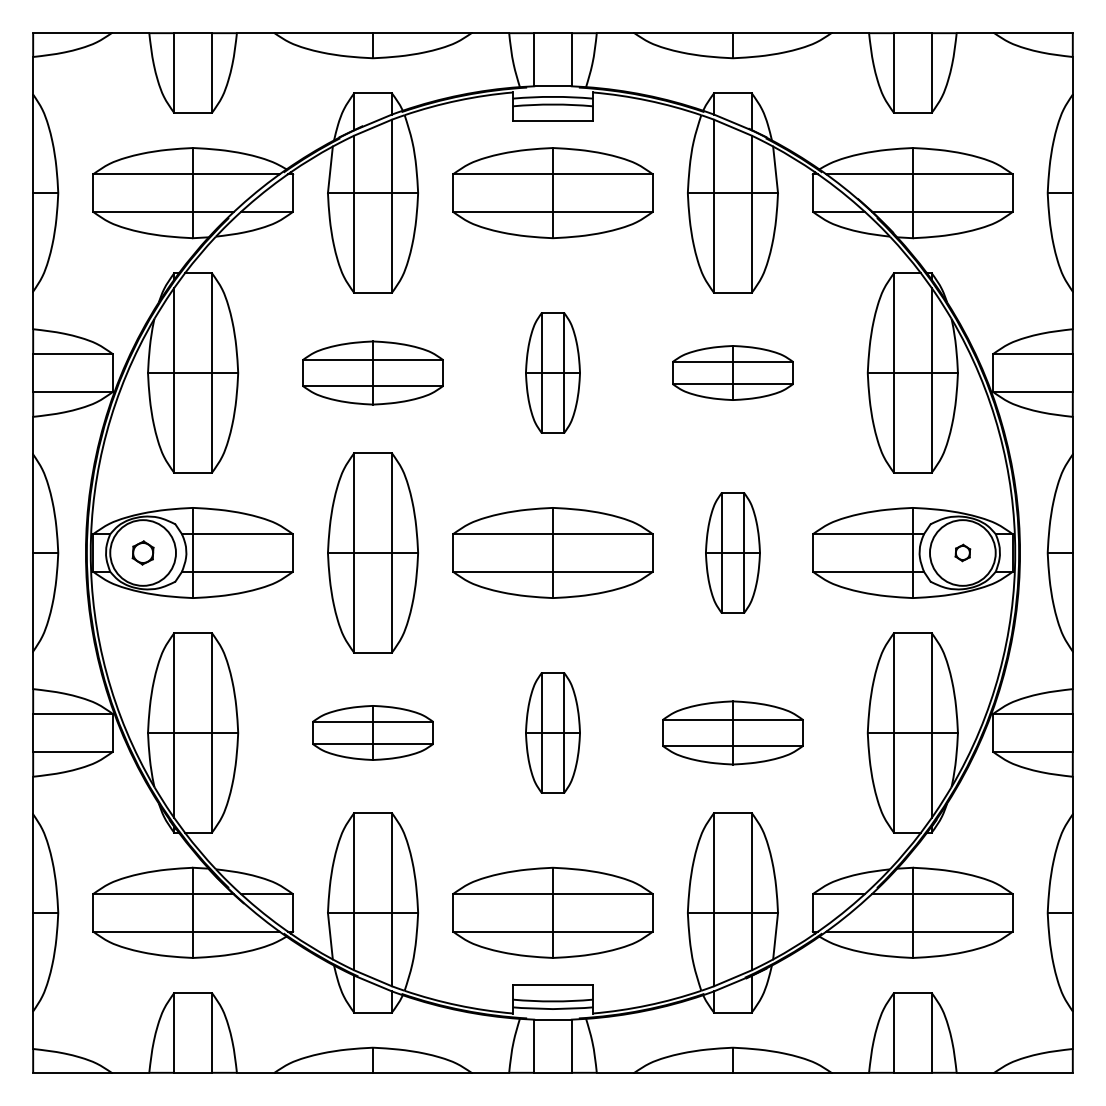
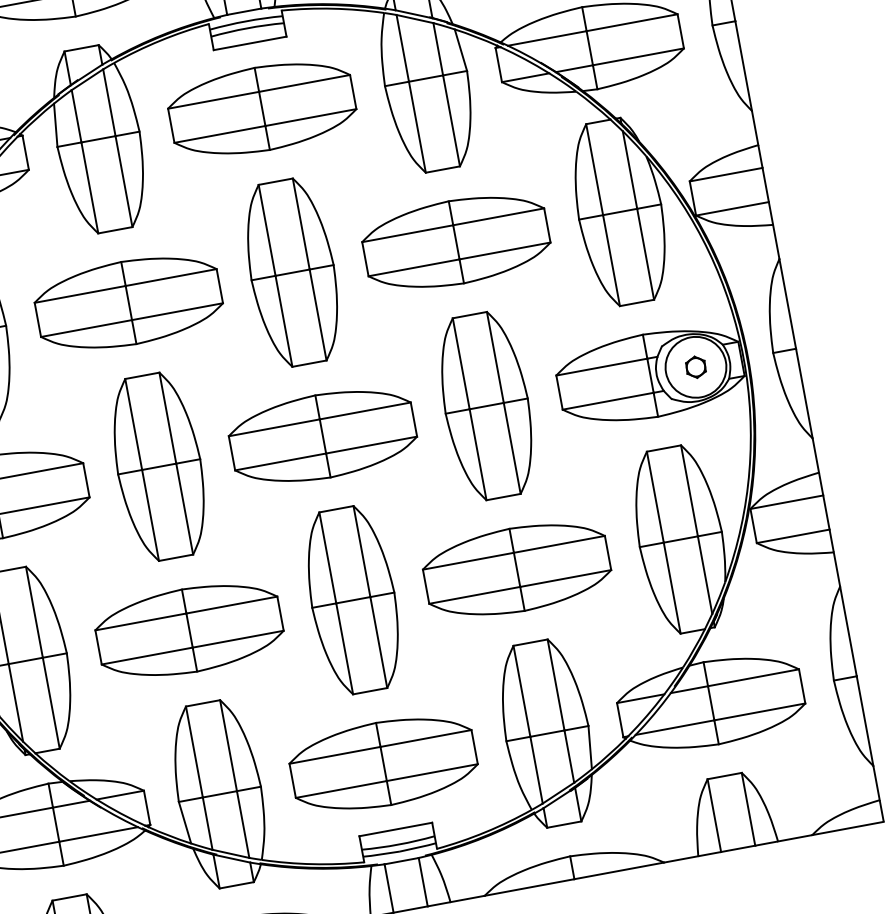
part: (372, 372) -> (128, 302), size x1.43
part: (552, 372) -> (292, 272), size x1.67
part: (732, 372) -> (455, 241), size x1.67
part: (732, 552) -> (486, 405), size x1.67
part: (962, 552) -> (695, 366), size x1.43
part: (372, 732) -> (188, 630), size x1.67
part: (552, 732) -> (352, 599), size x1.67
part: (732, 732) -> (516, 569), size x1.43

